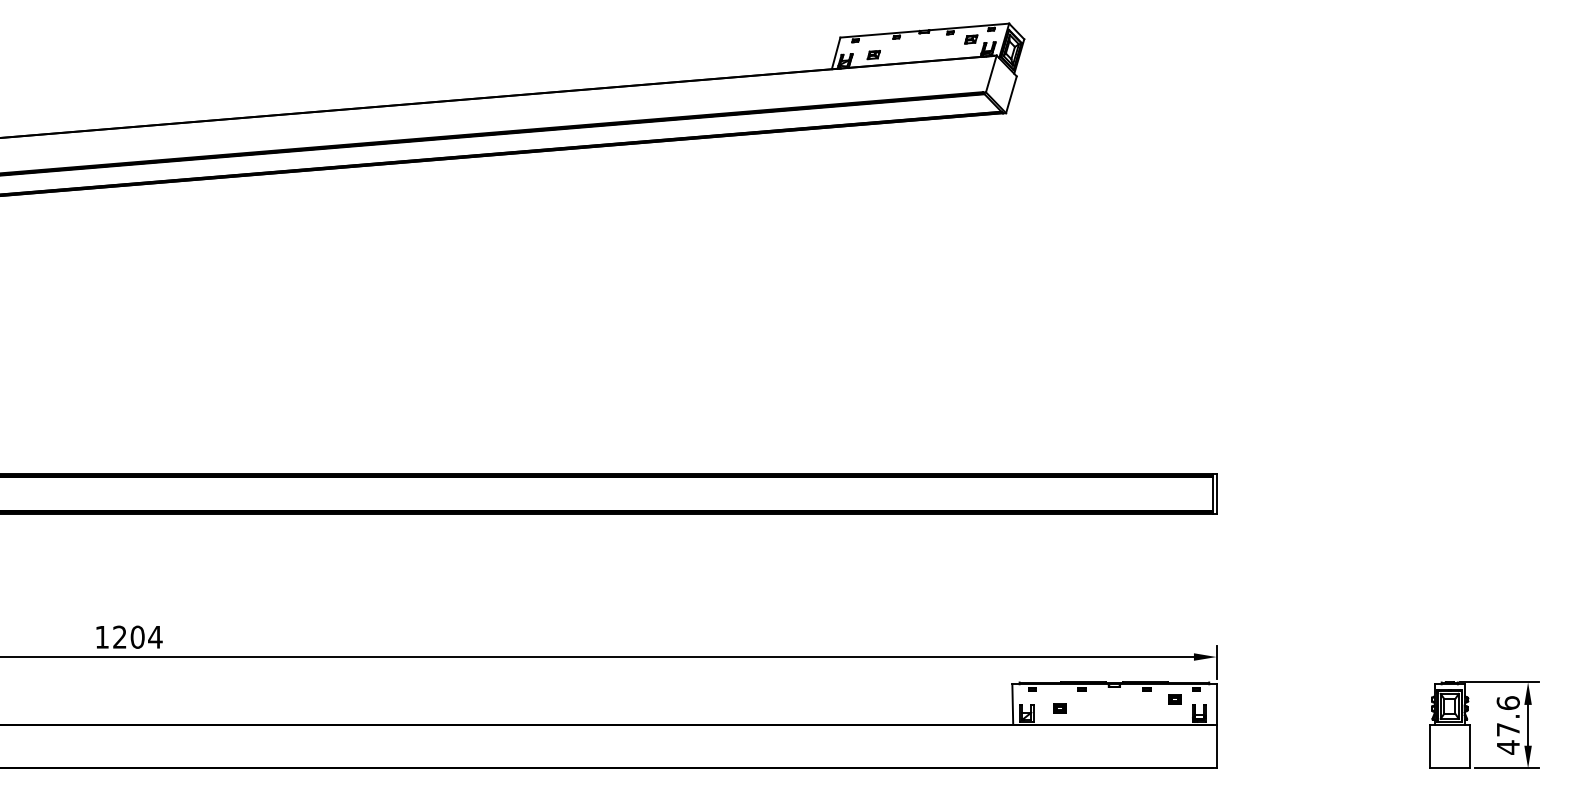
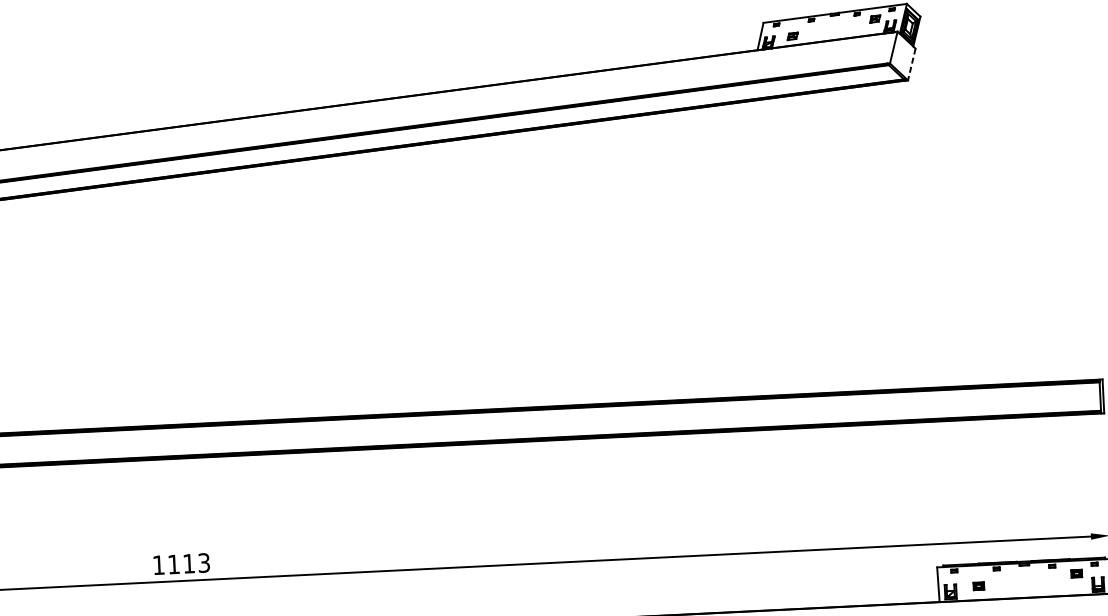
line: (1011, 95) -> (911, 65), solid -> dashed
text: (137, 636) -> (188, 563), 1204 -> 1113

